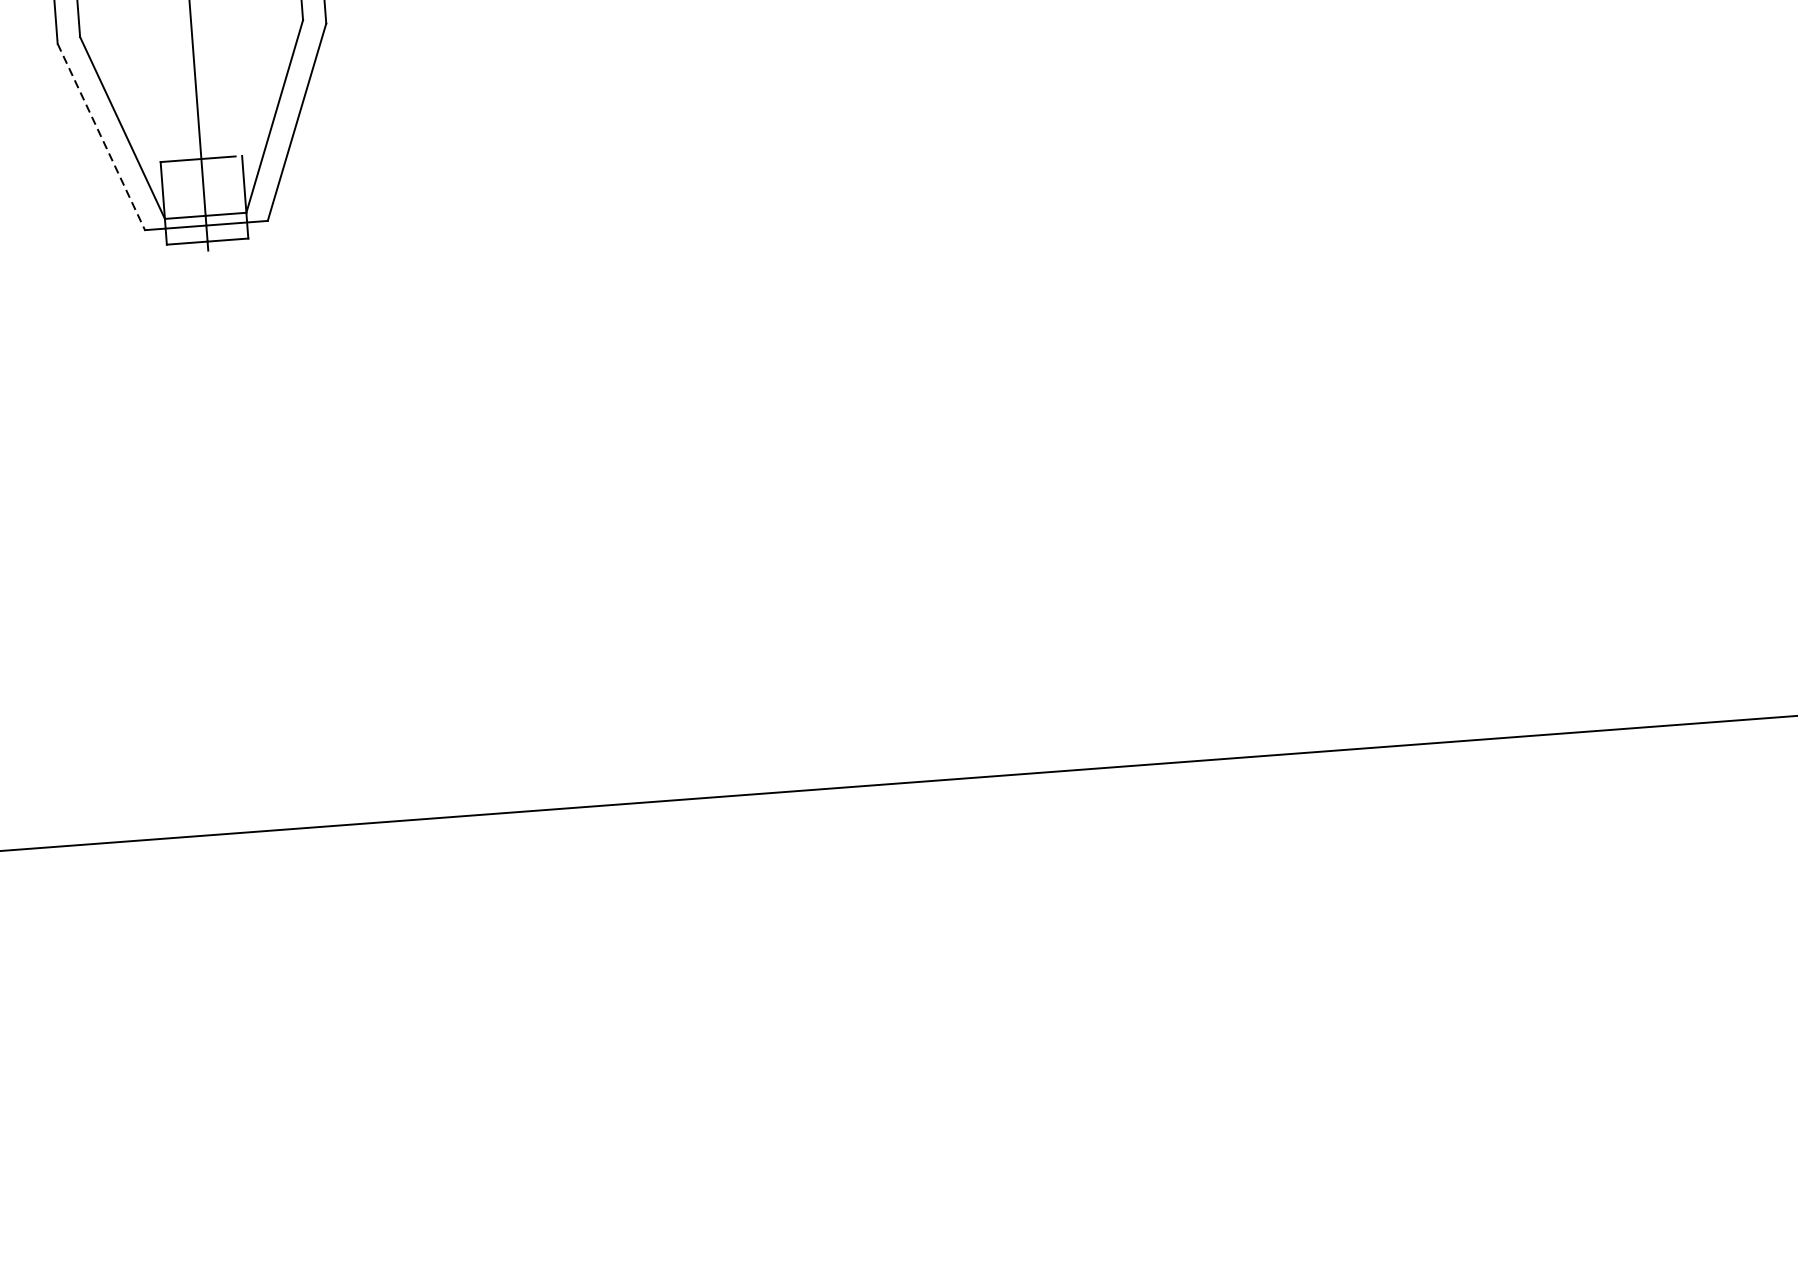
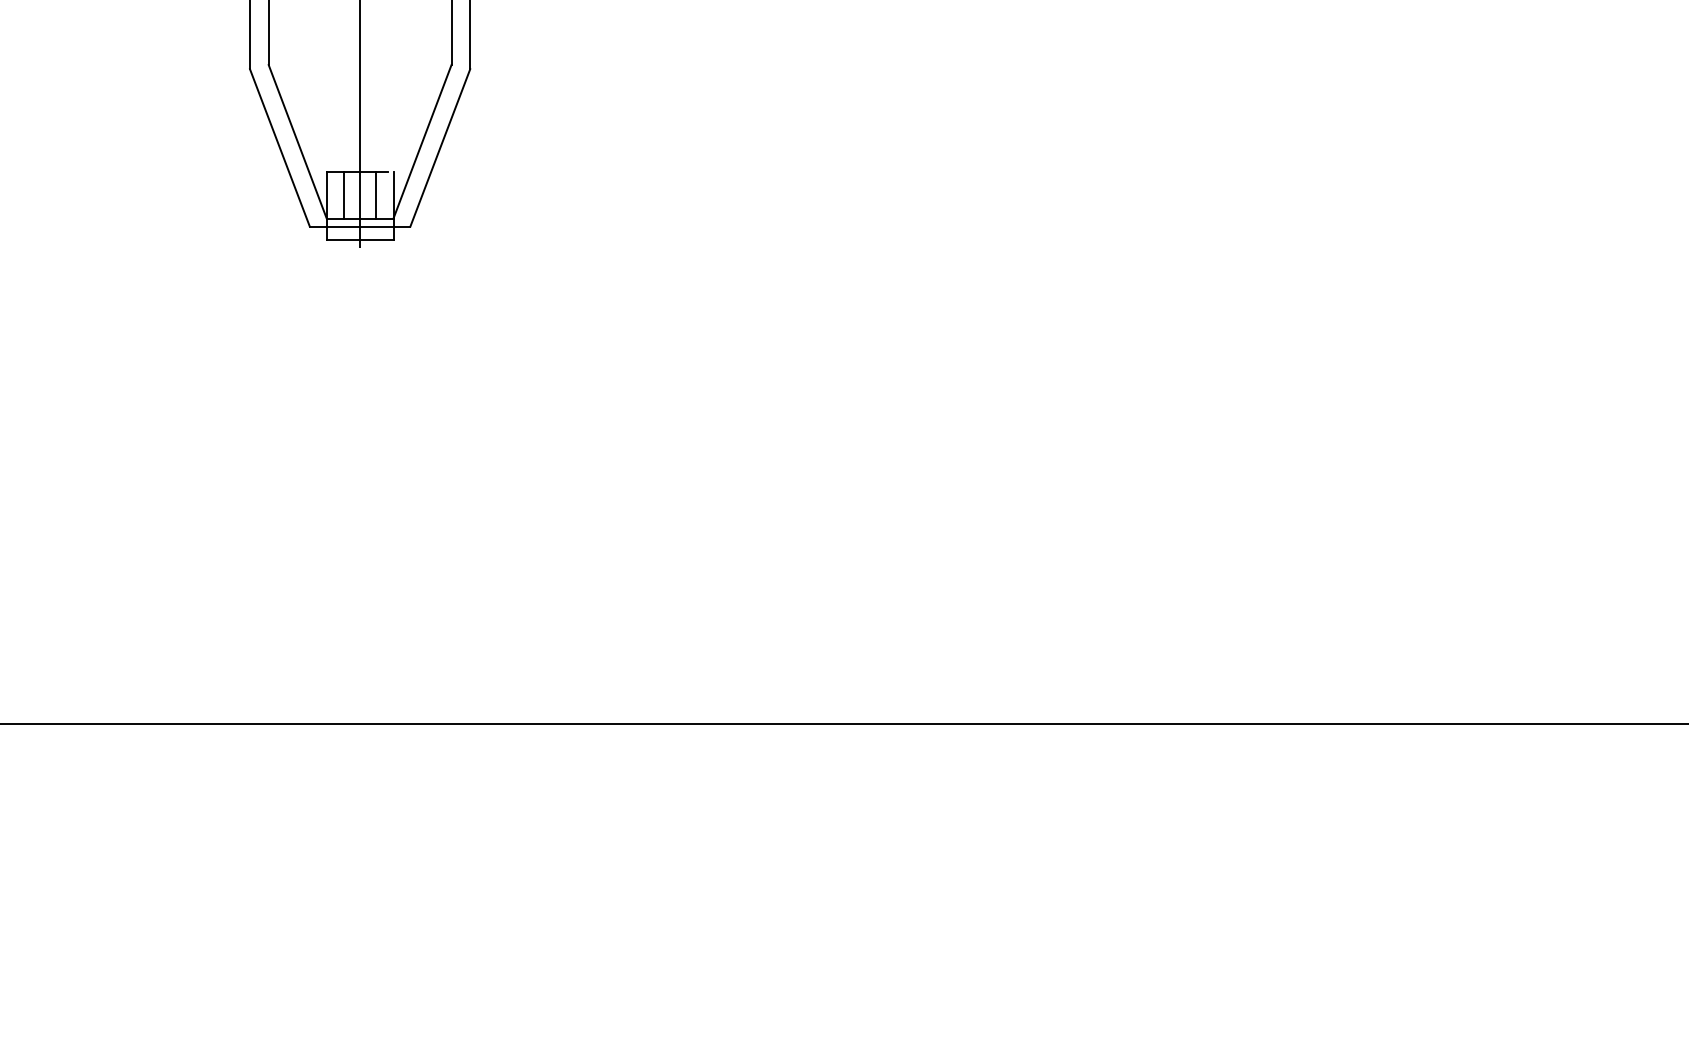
line: (102, 137) -> (280, 148), dashed -> solid
line: (222, 185) -> (375, 194), added
line: (184, 187) -> (344, 194), added

